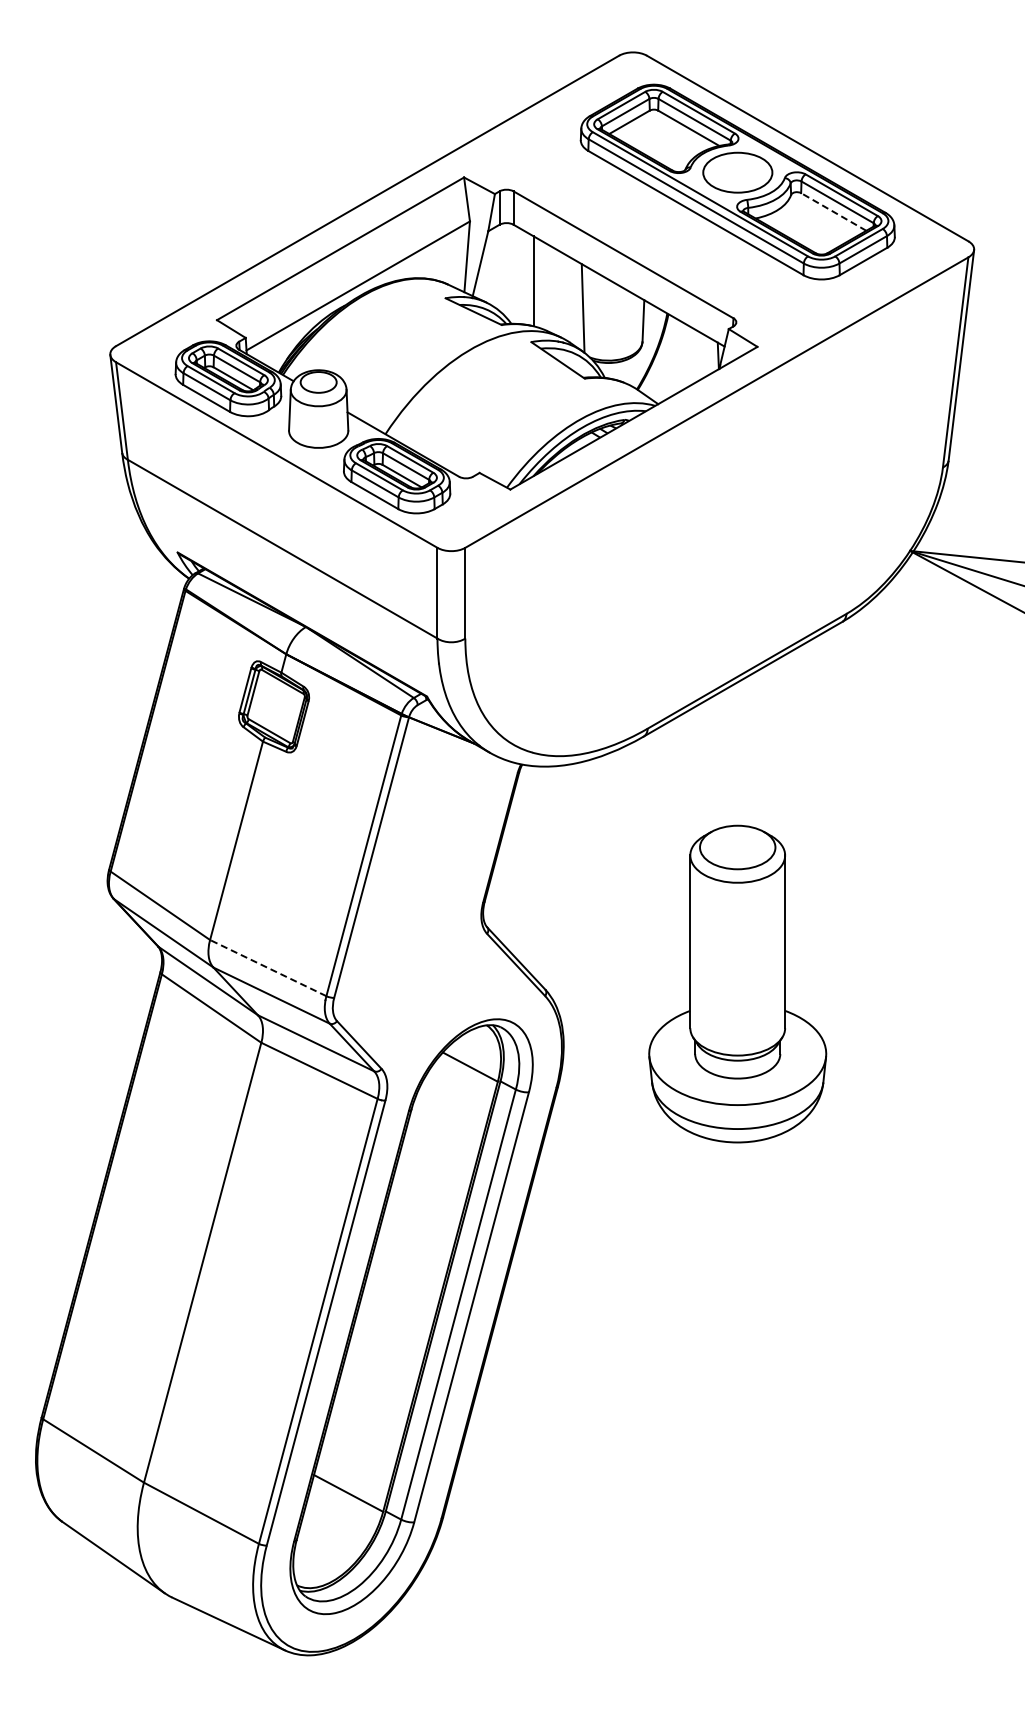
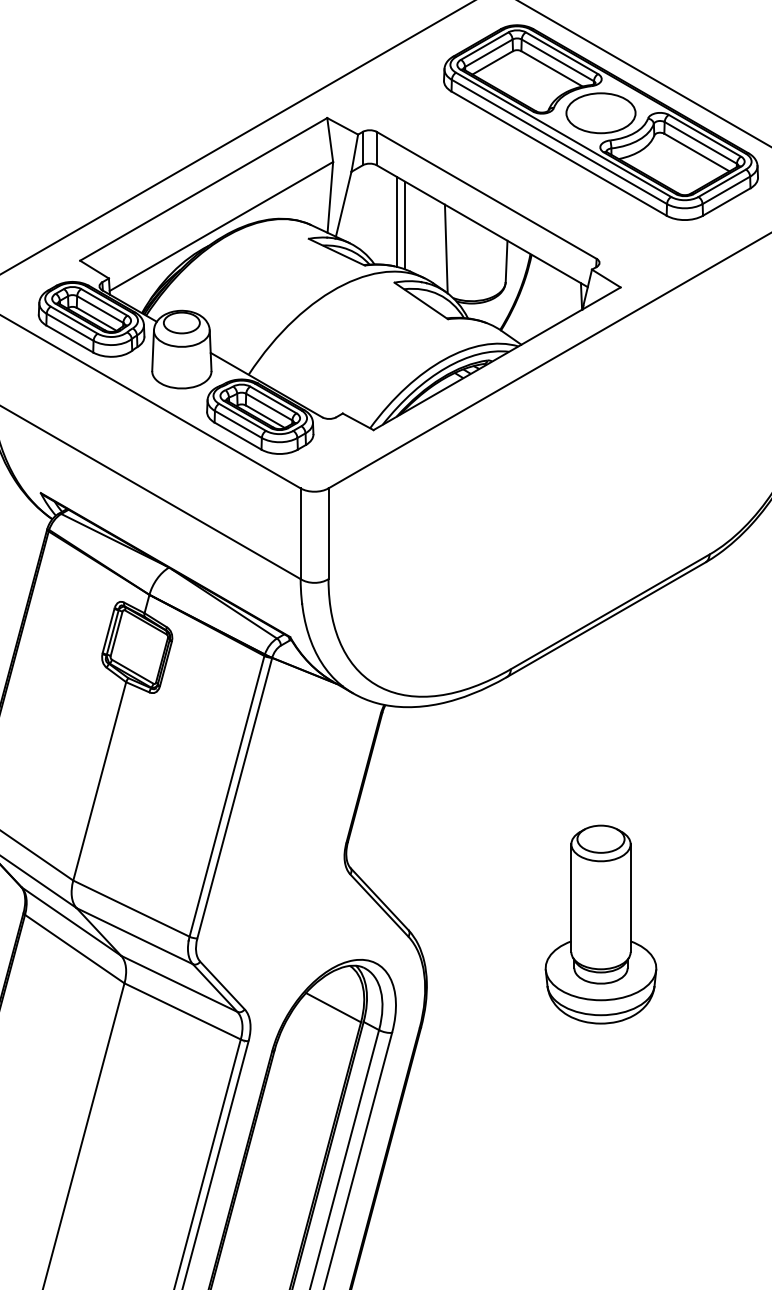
line: (833, 211) -> (696, 152), dashed -> solid
line: (542, 284) -> (405, 225), added
line: (268, 968) -> (131, 909), dashed -> solid
part: (737, 983) -> (600, 924), size x0.62

